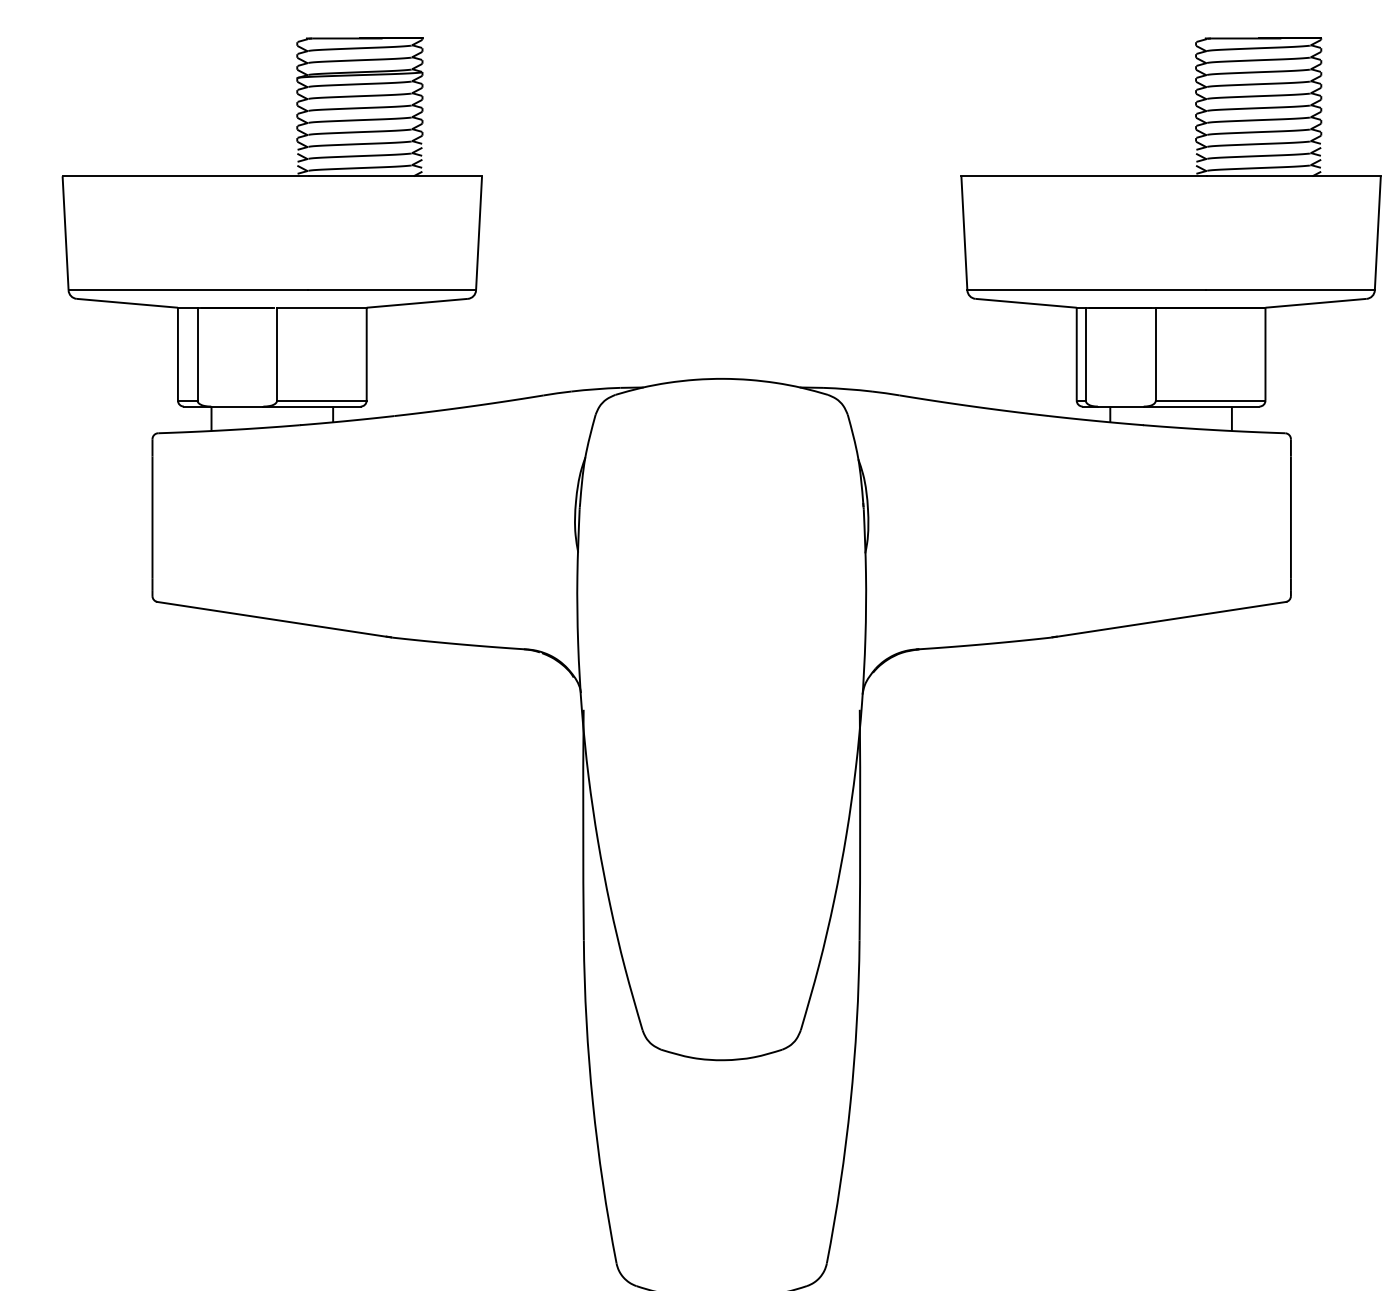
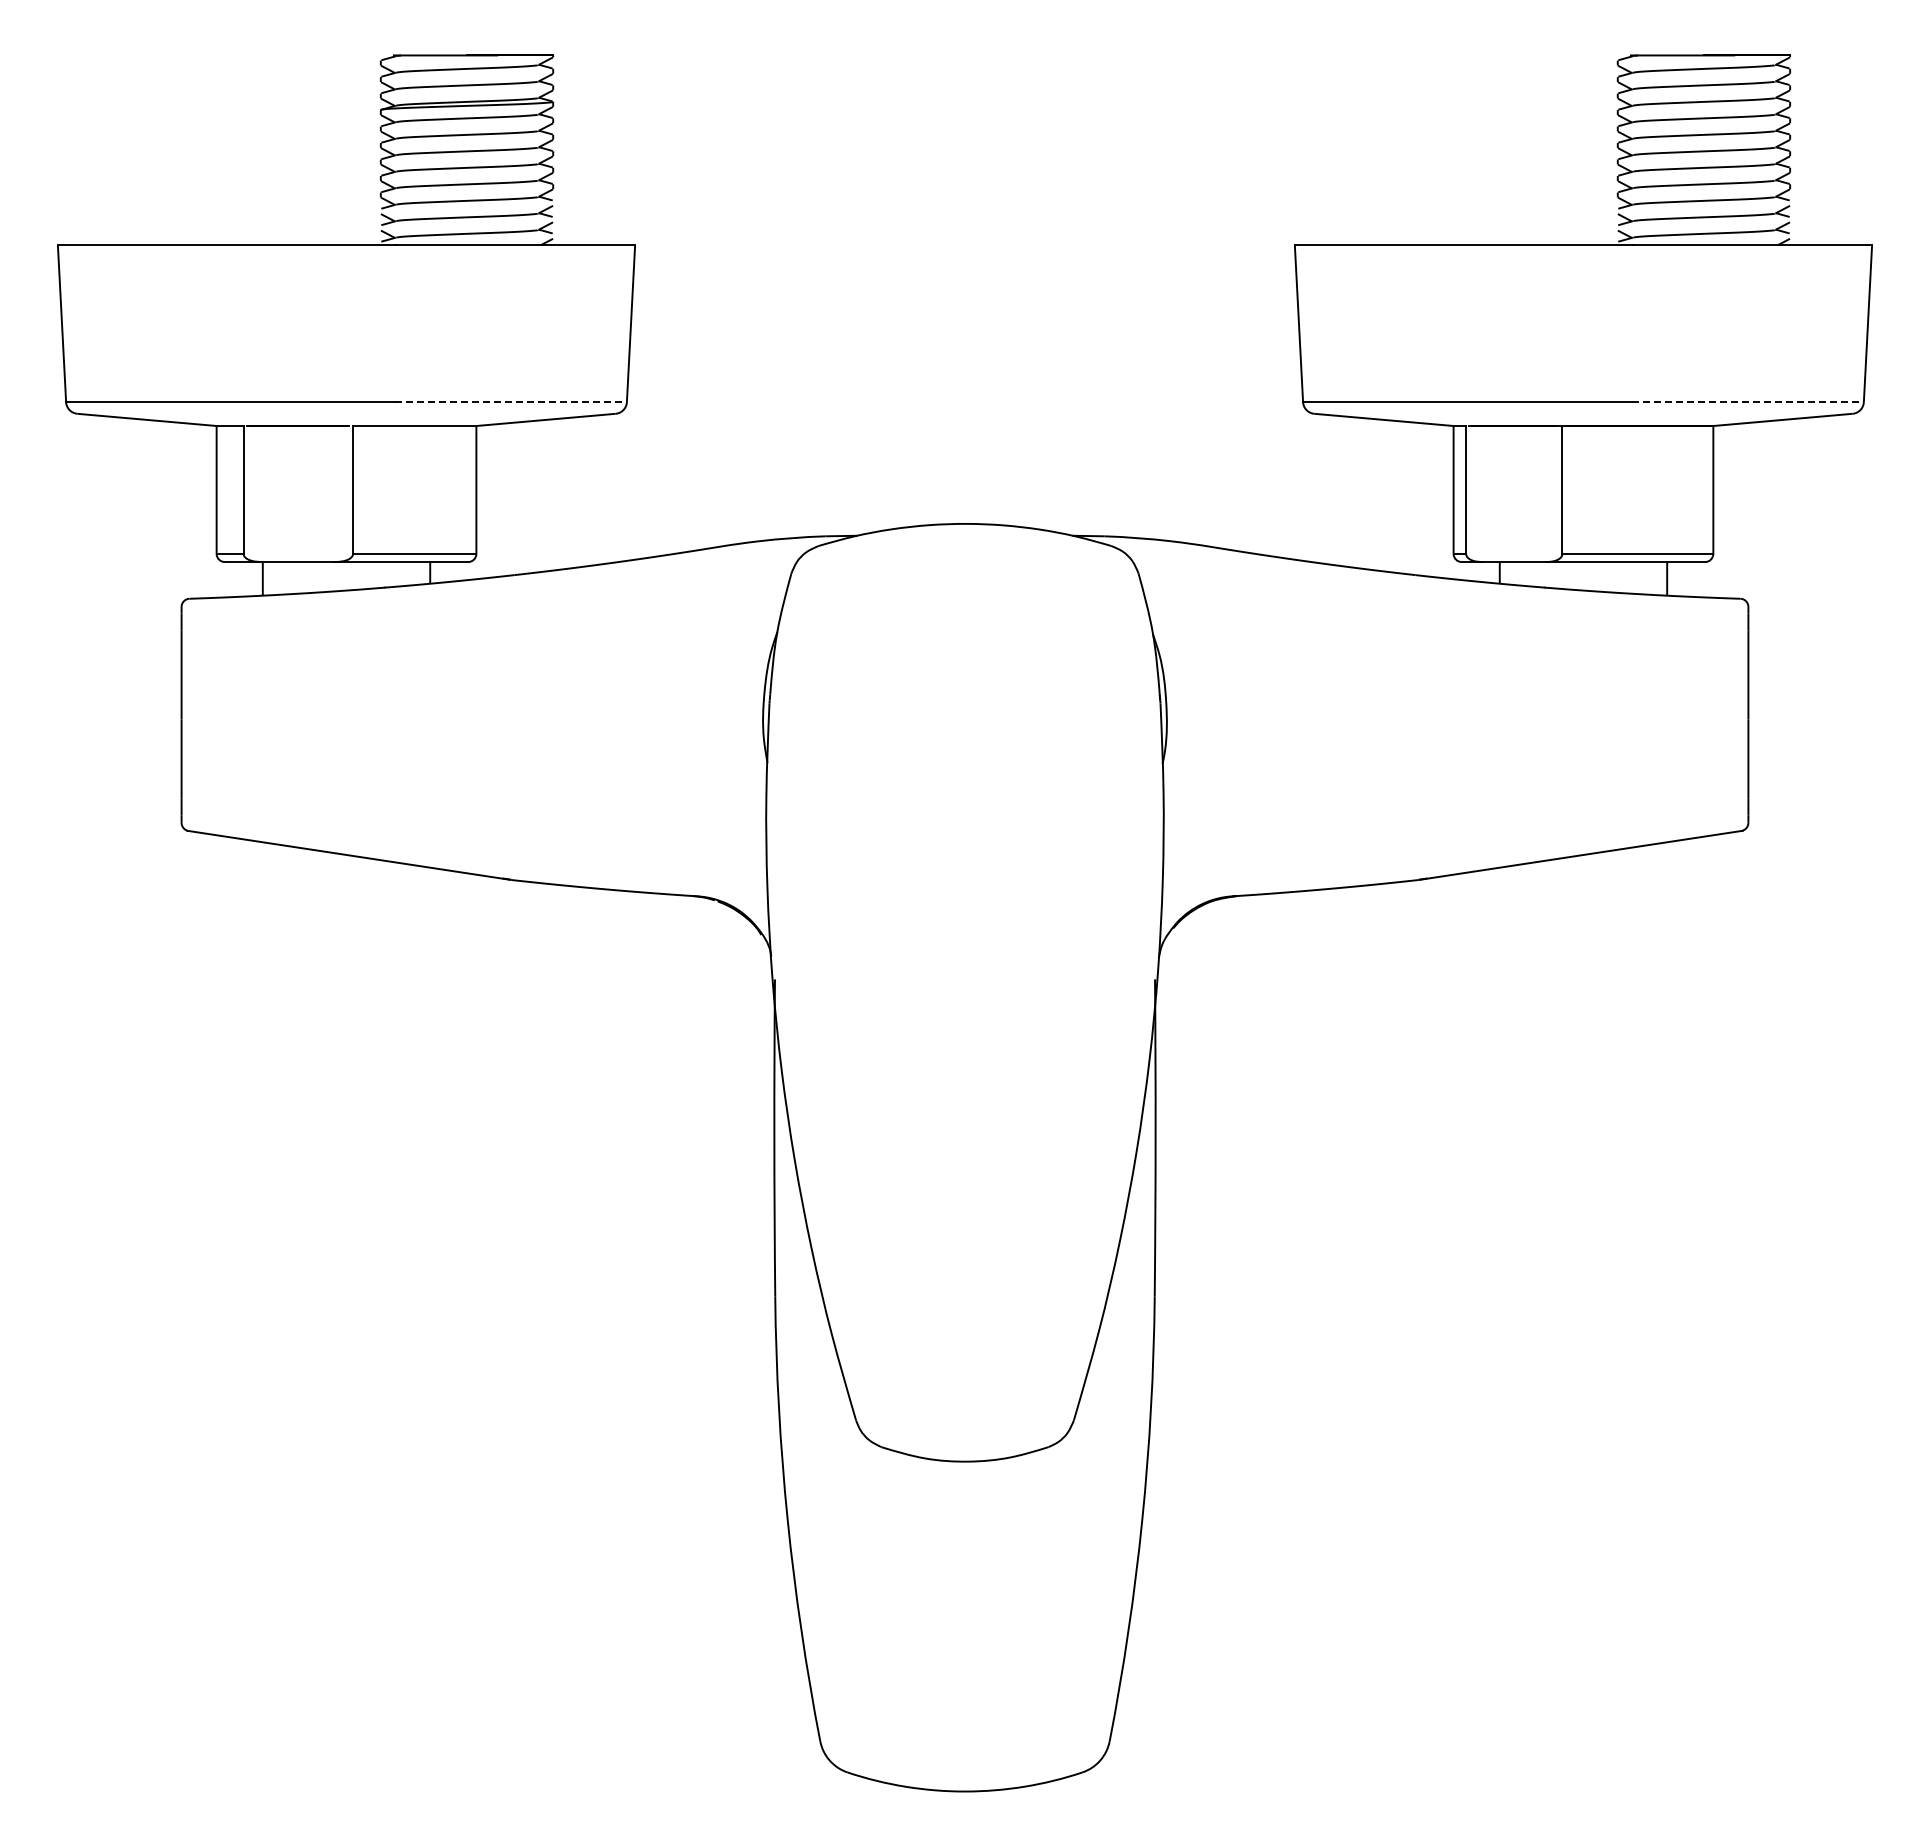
line: (391, 290) -> (510, 402), solid -> dashed
line: (1290, 290) -> (1747, 402), solid -> dashed

